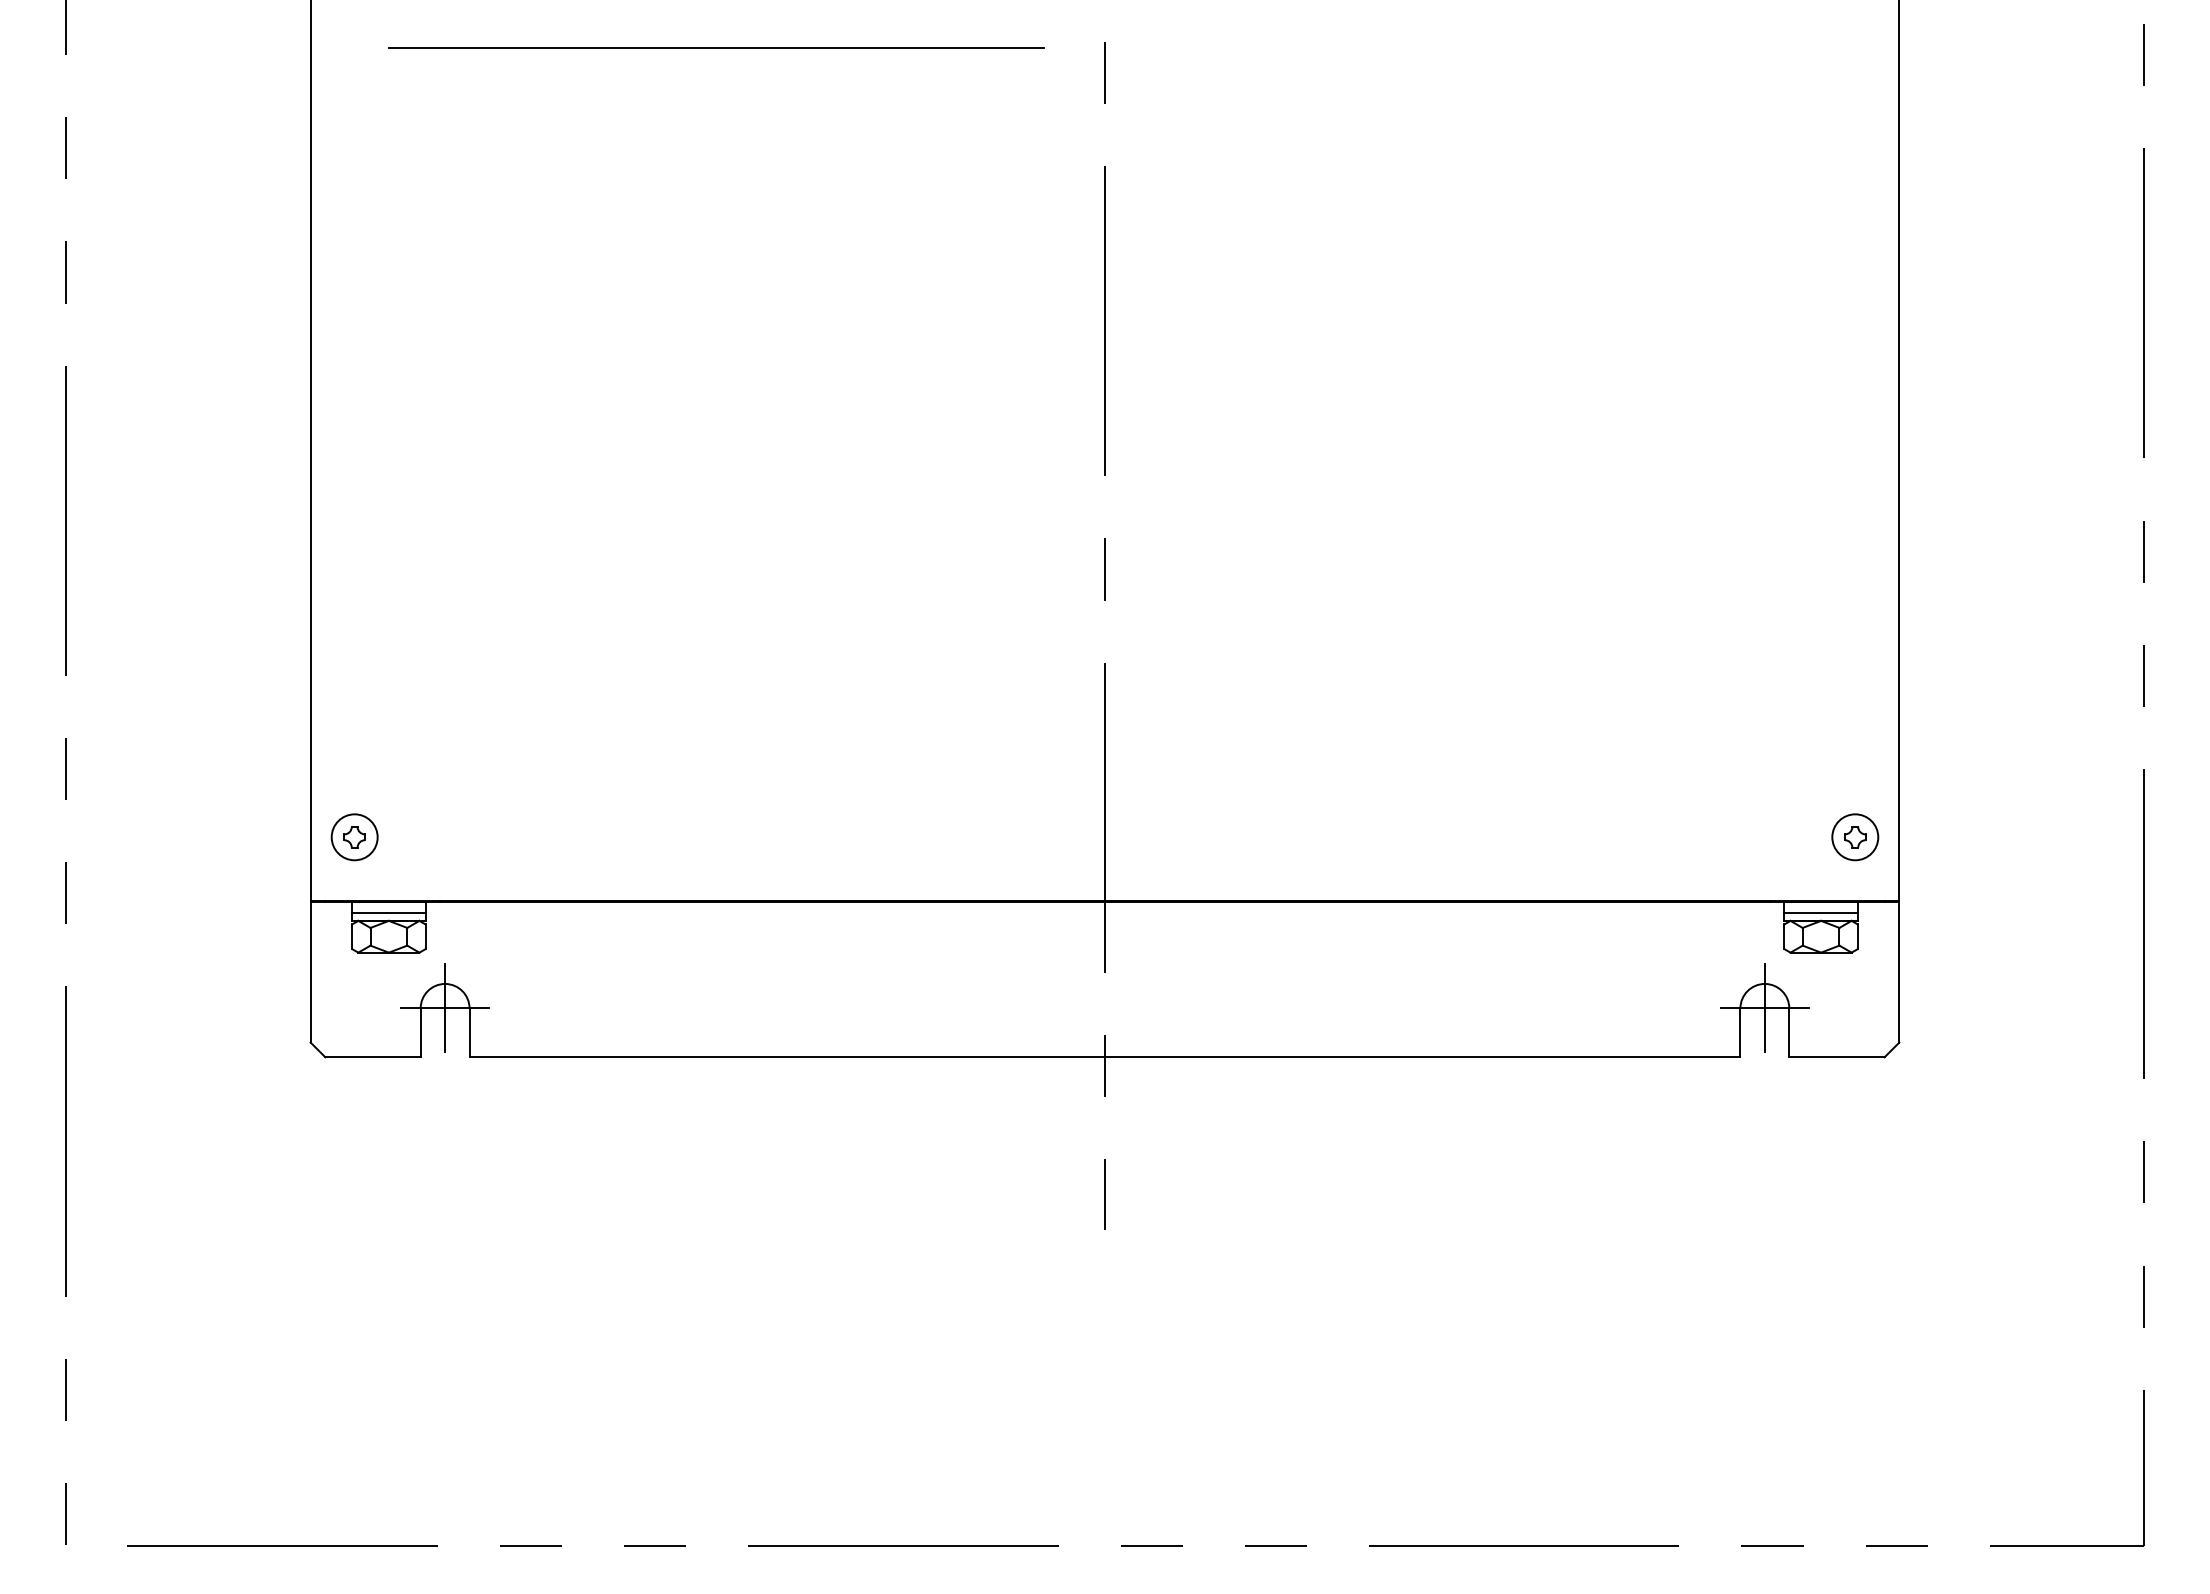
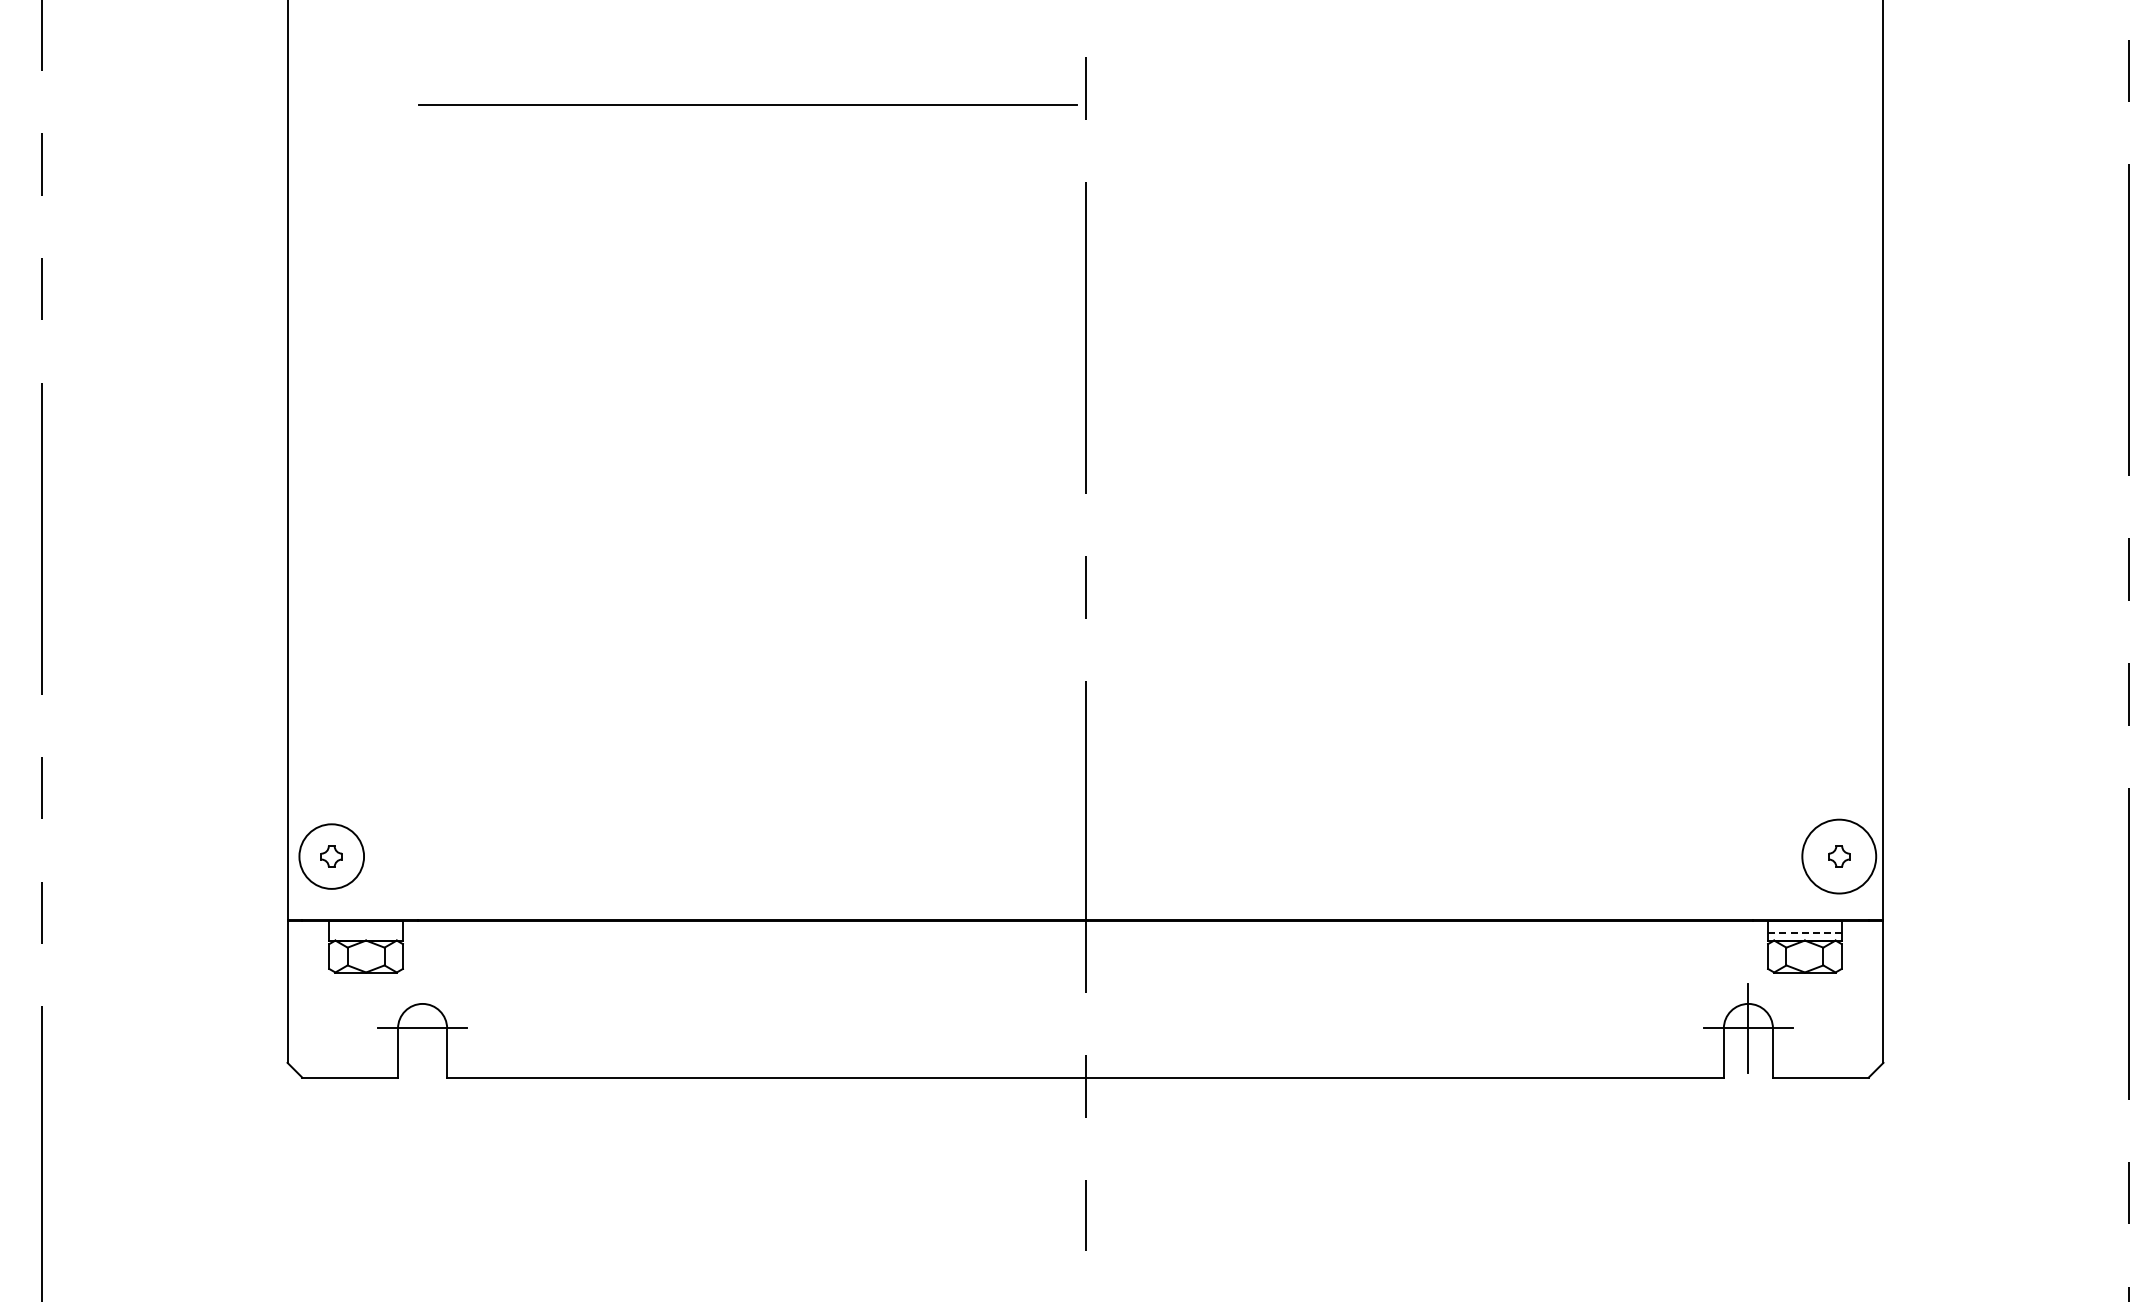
line: (716, 47) -> (748, 104), moved
circle: (354, 837) -> (331, 856), size x1.4
circle: (1855, 837) -> (1839, 856), size x1.6
line: (388, 913) -> (365, 933), removed
line: (1821, 913) -> (1805, 933), solid -> dashed
line: (445, 1008) -> (422, 1028), removed

